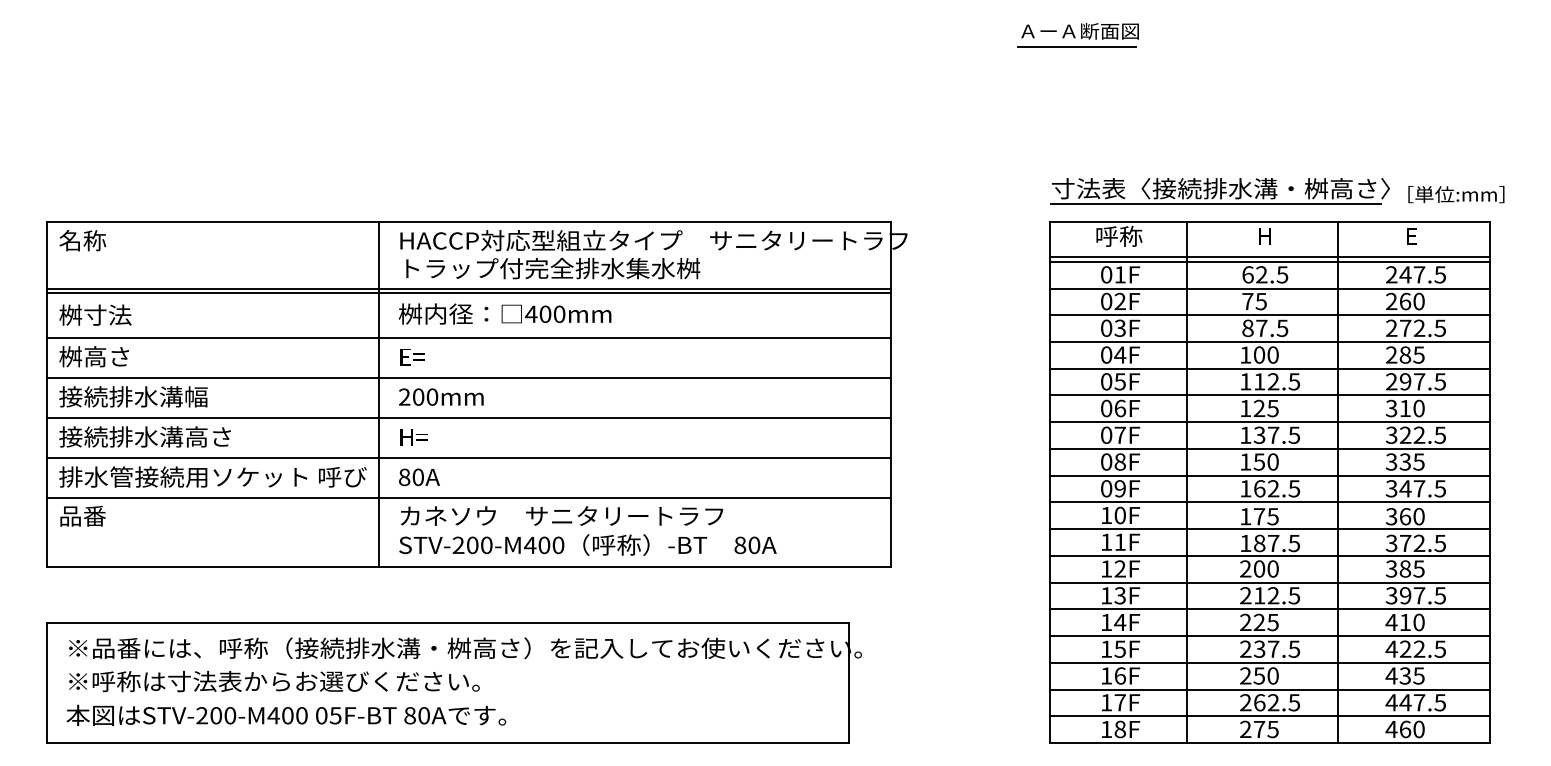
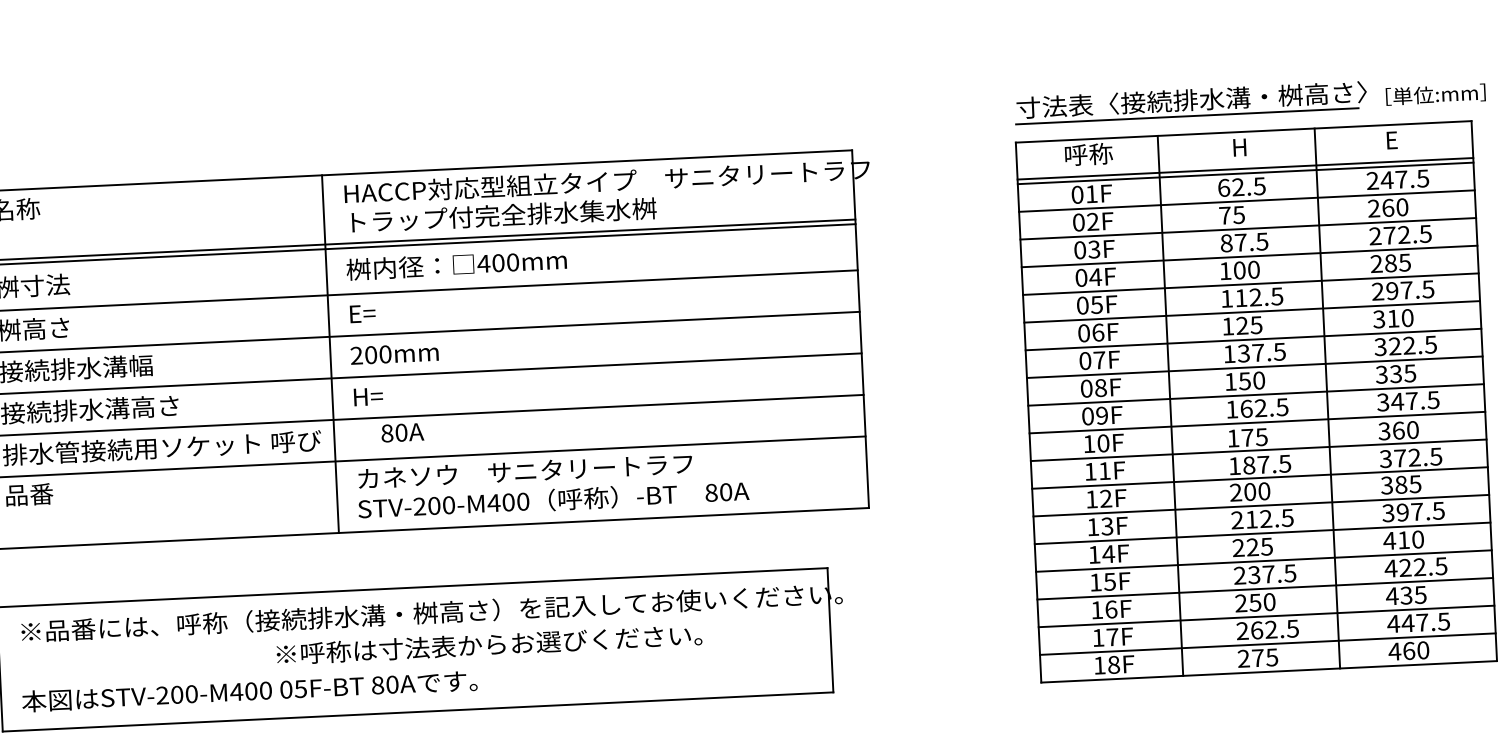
text: (419, 477) -> (402, 432), moved
text: (274, 681) -> (489, 644), moved

